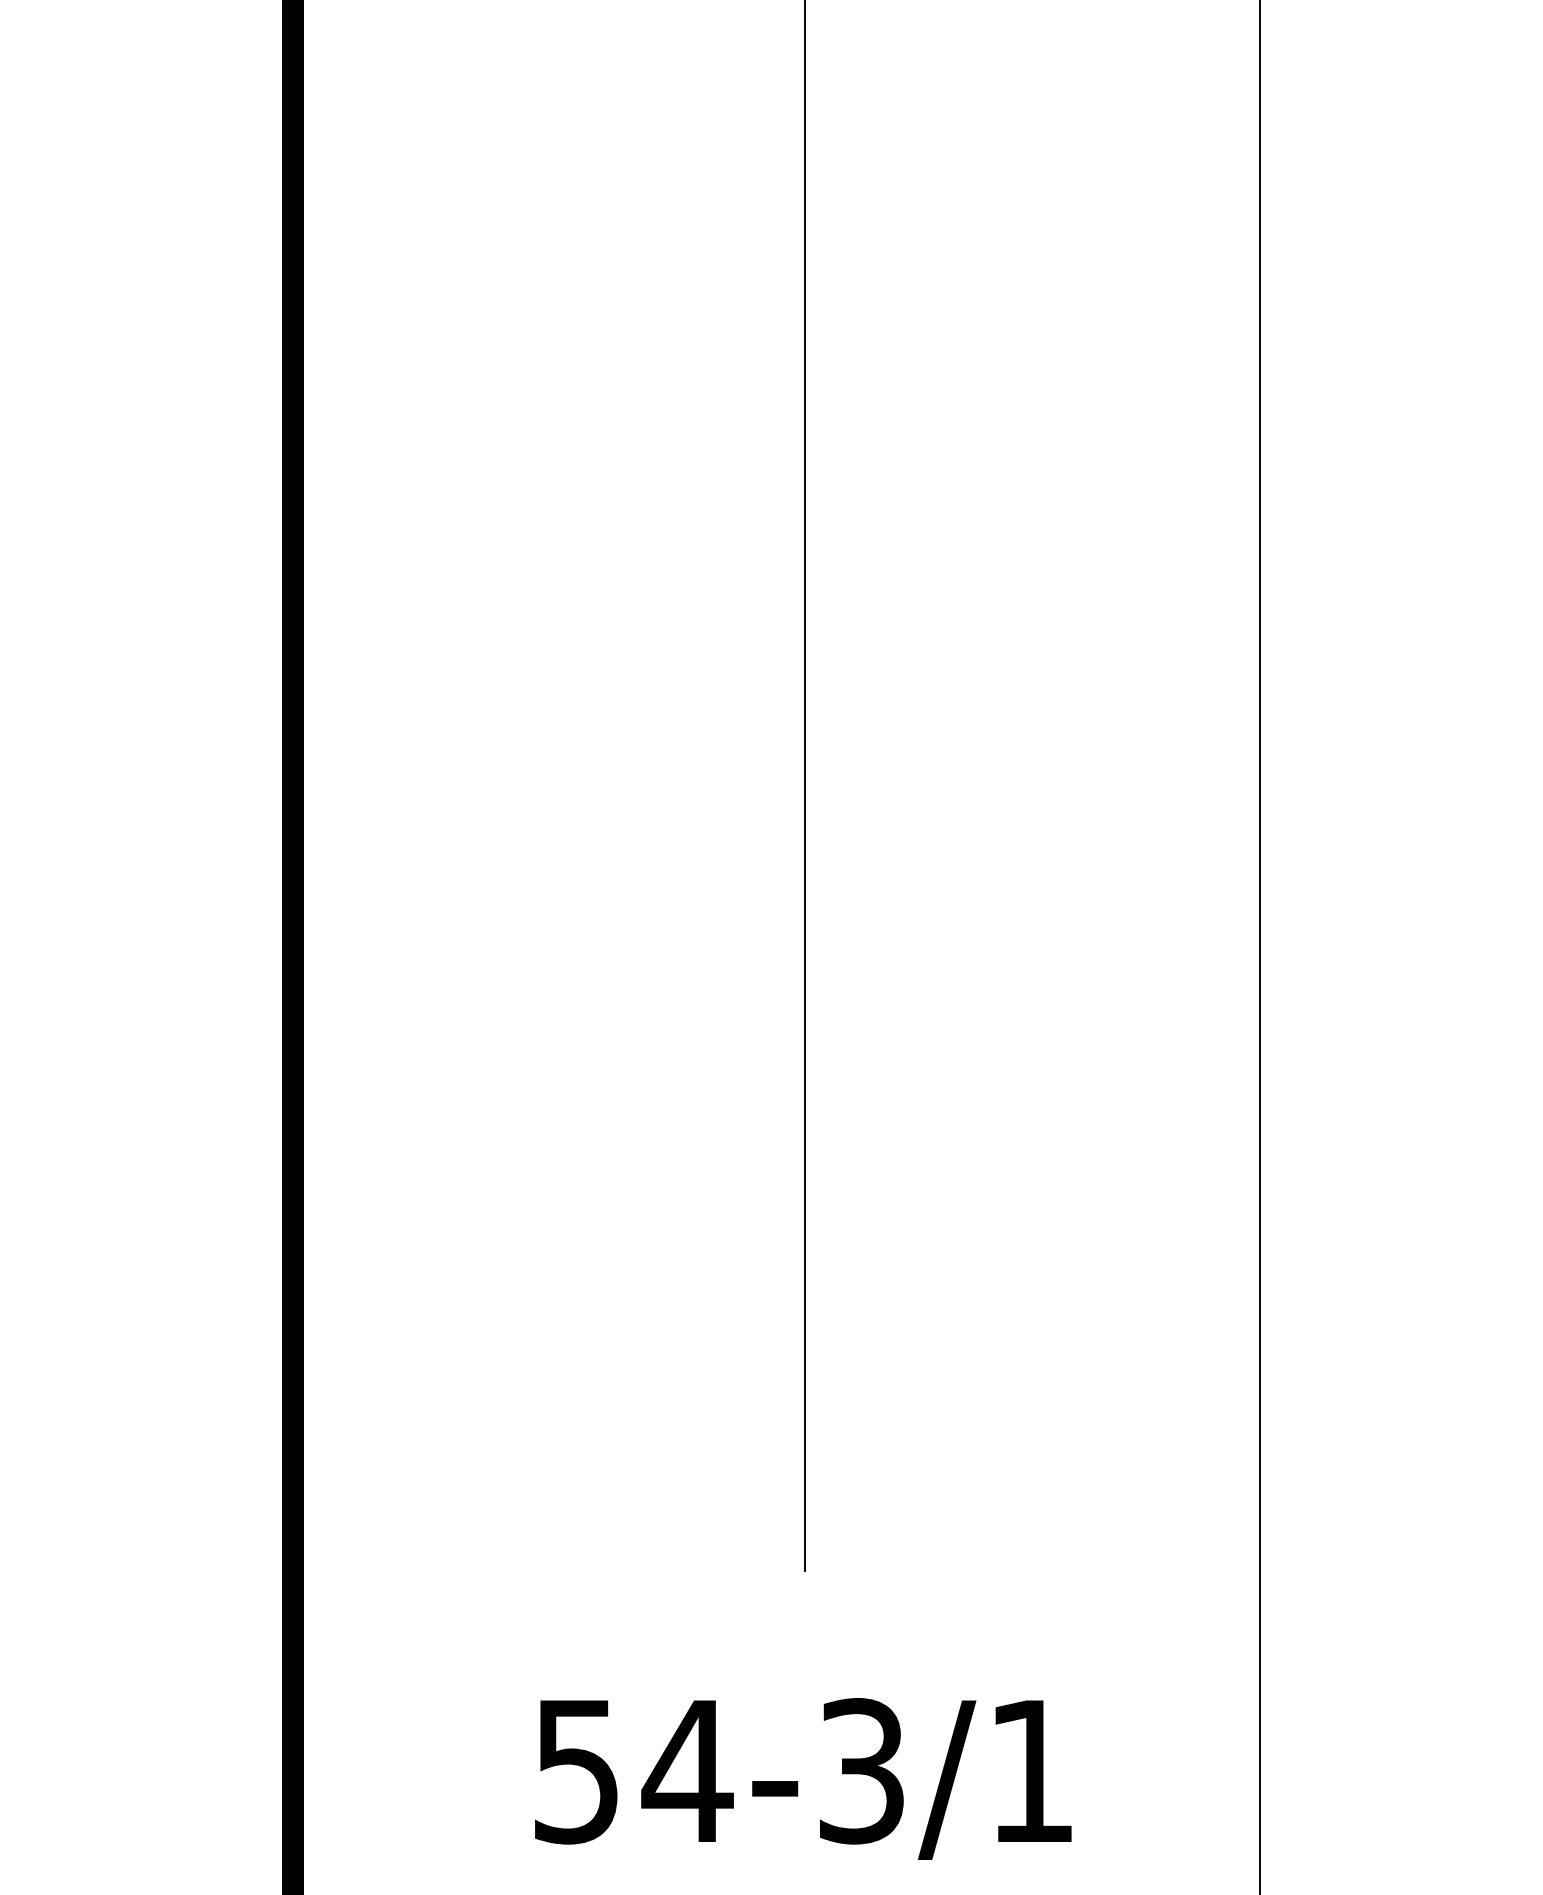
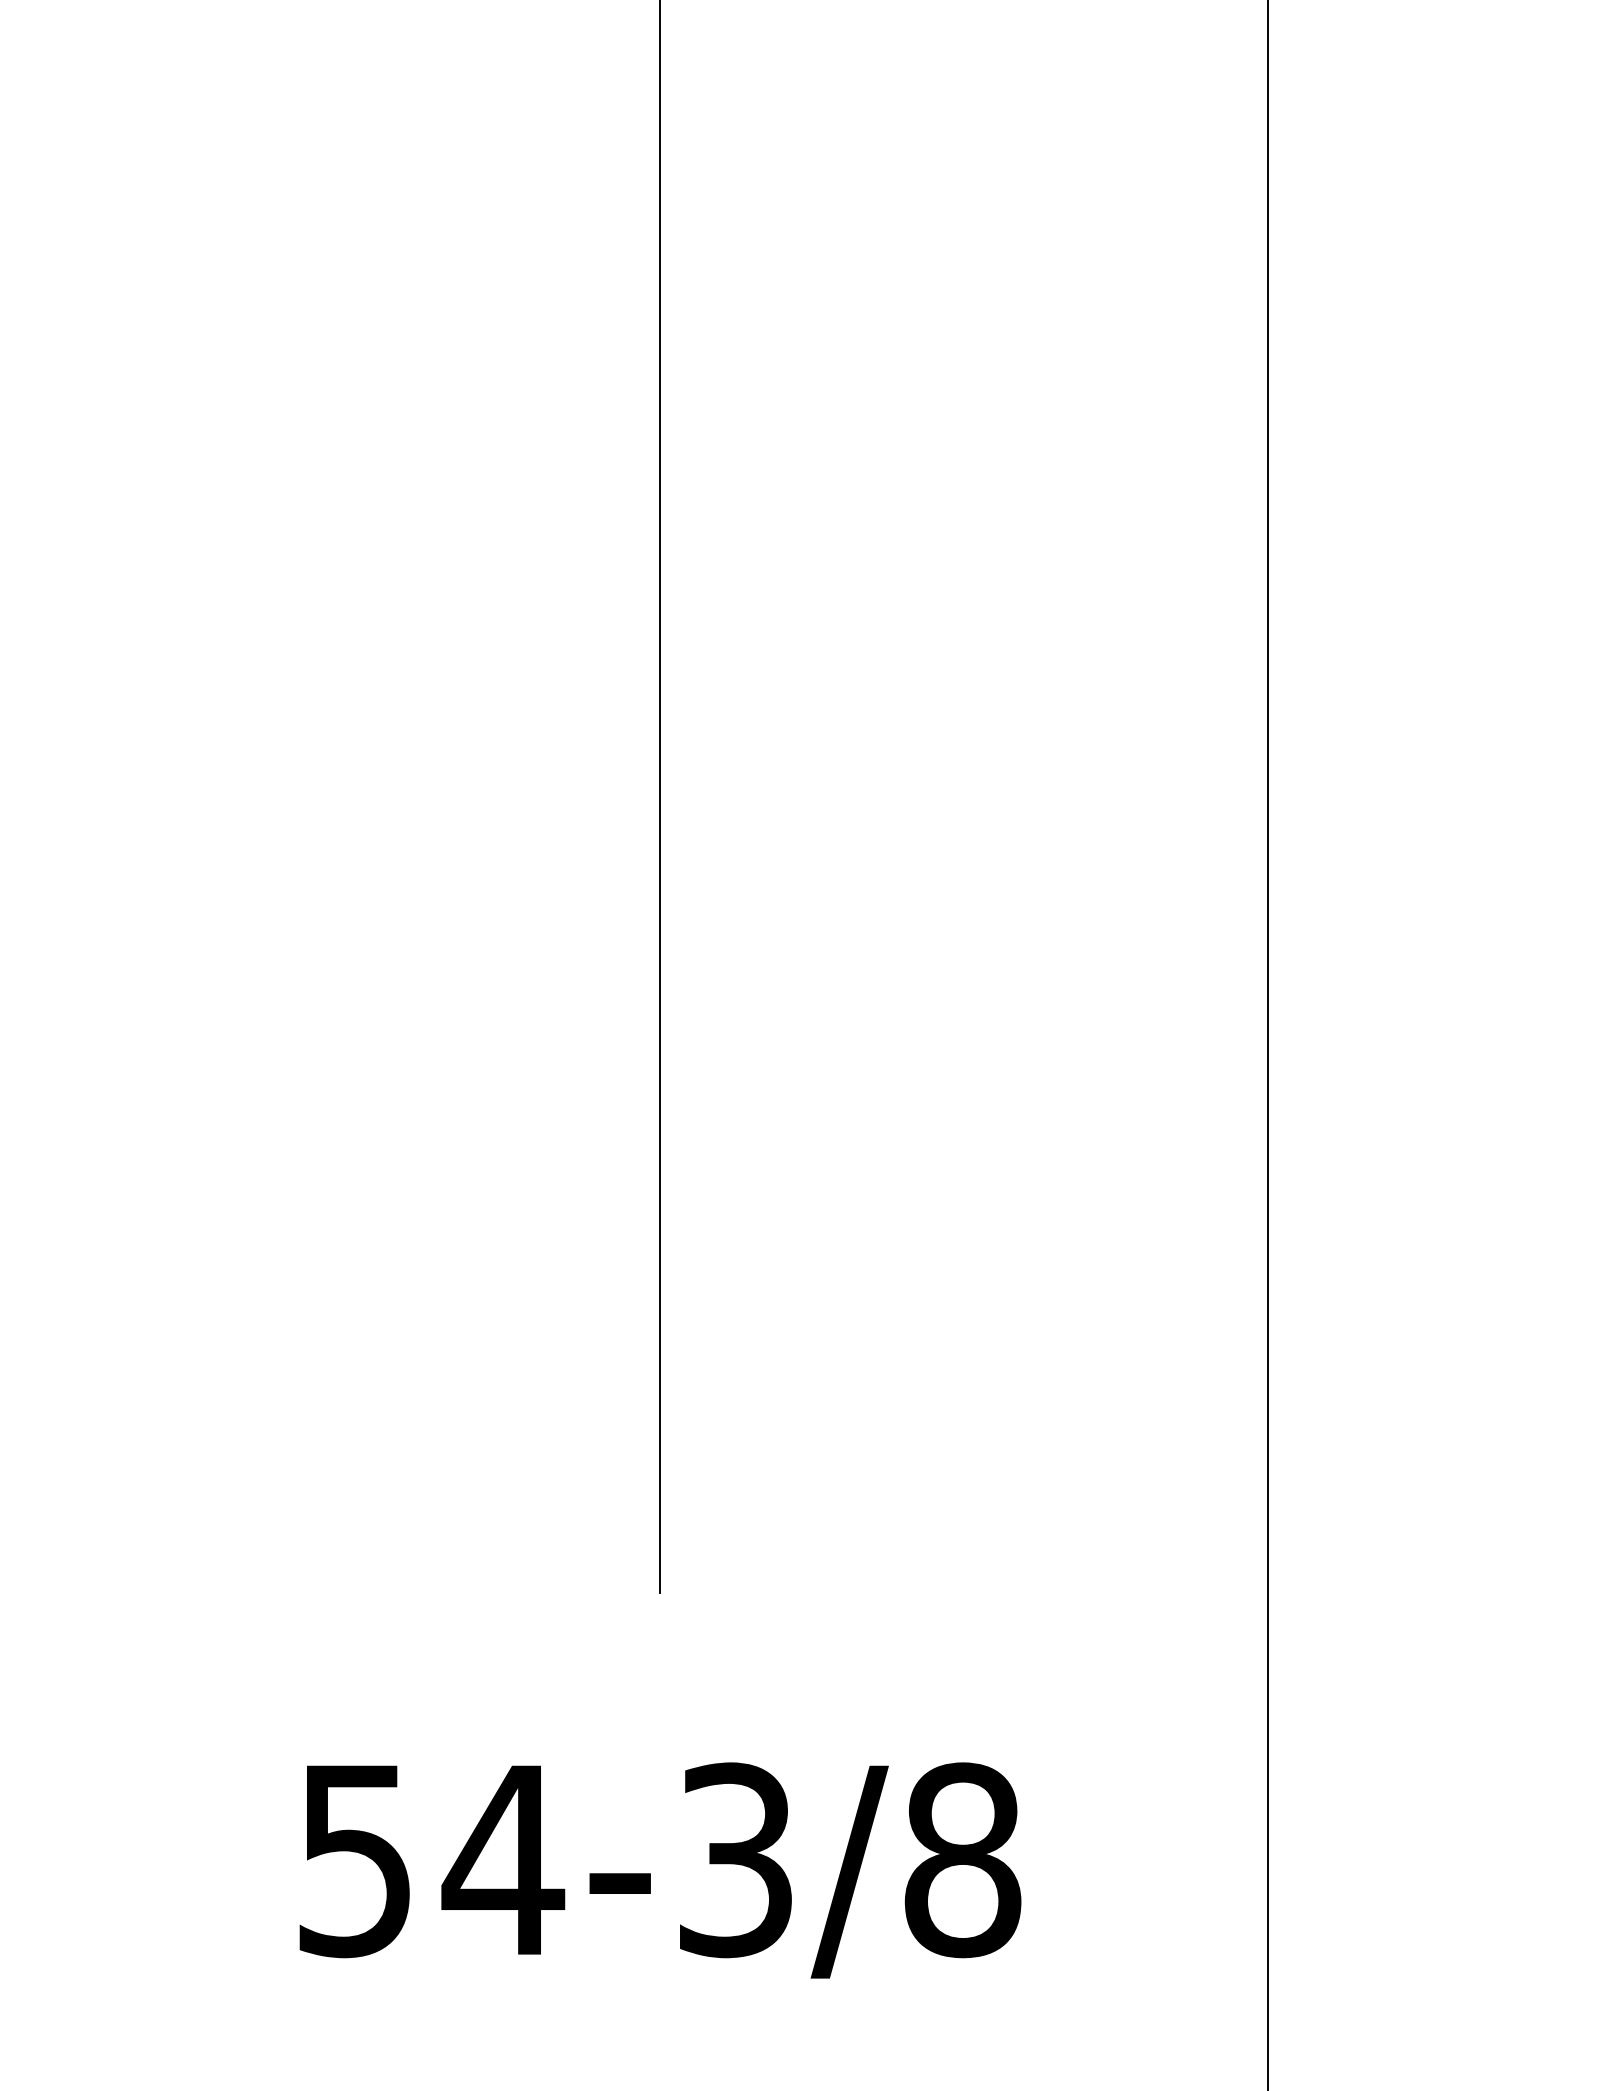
text: (1031, 1771) -> (962, 1860), 54-3/1 -> 54-3/8

